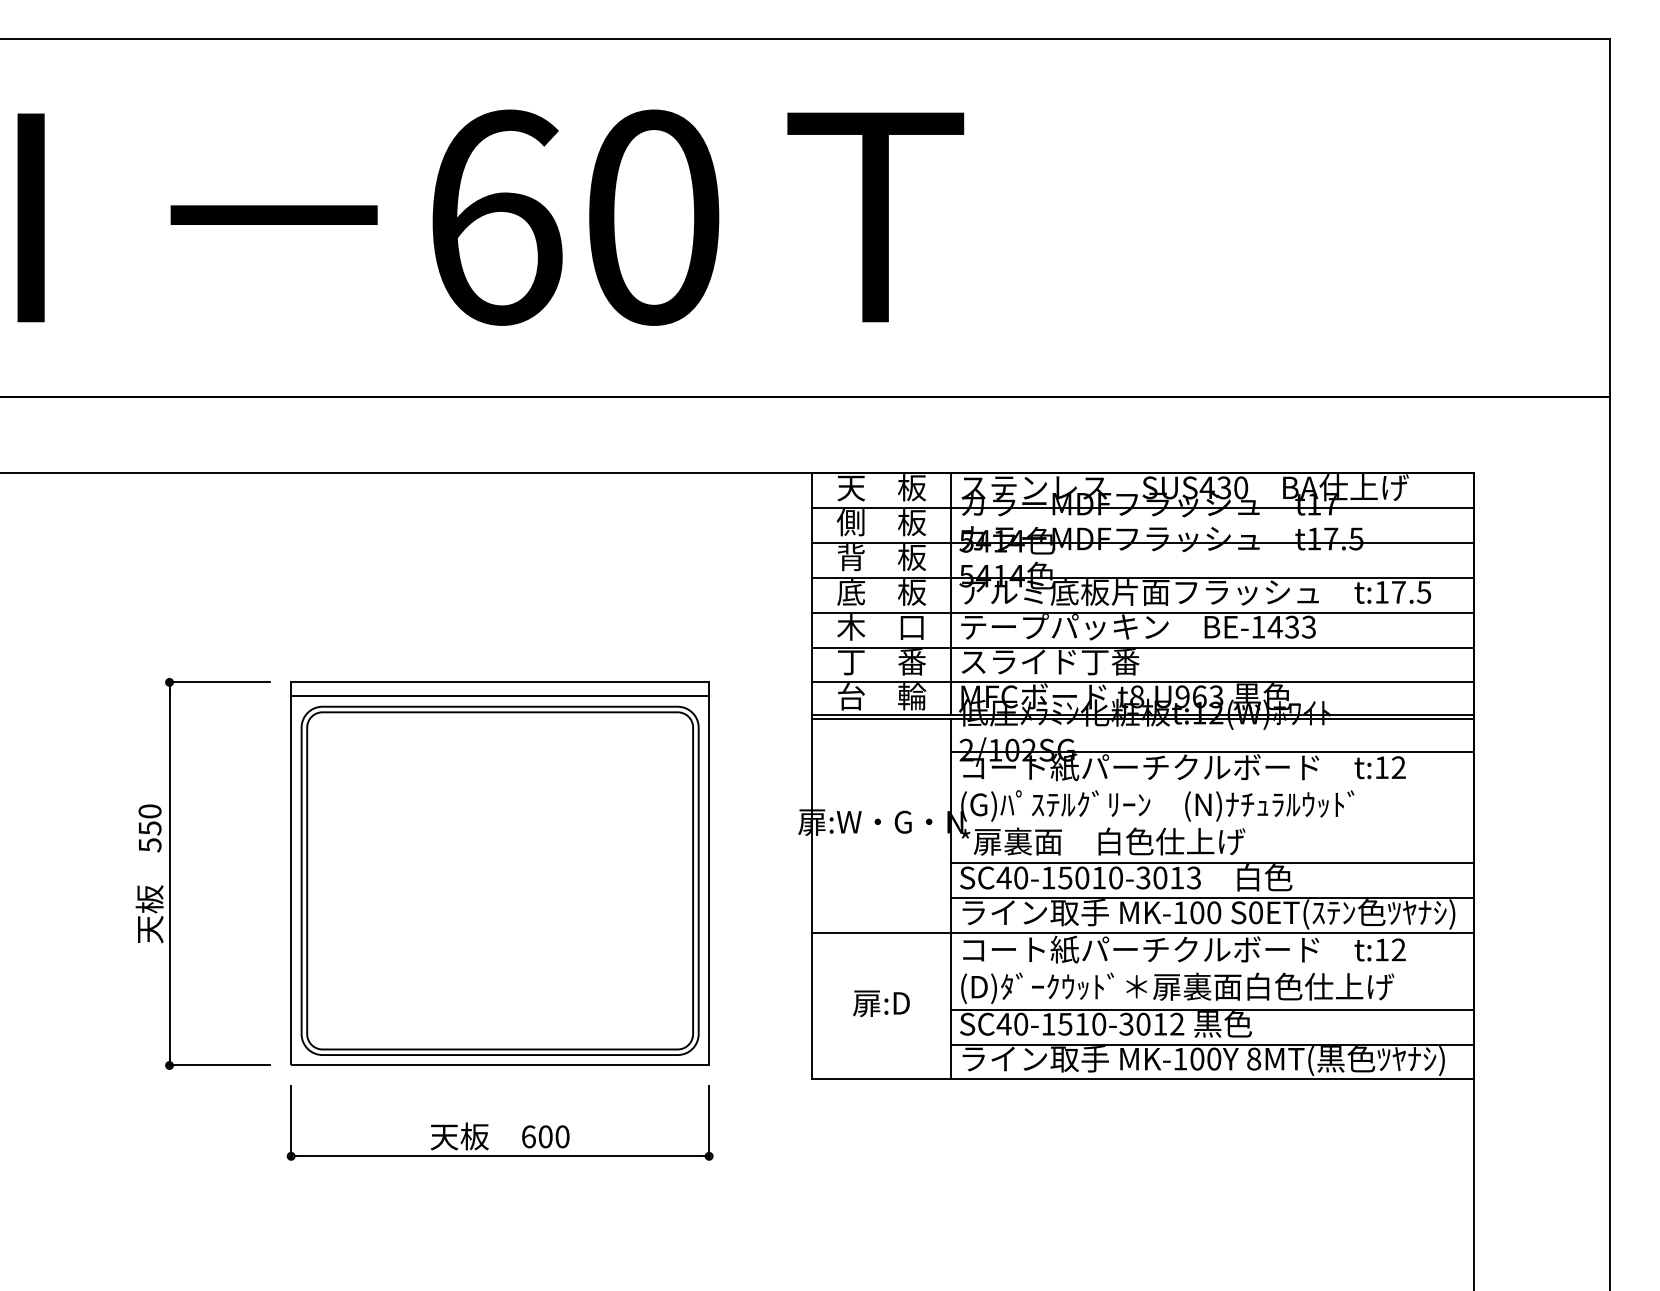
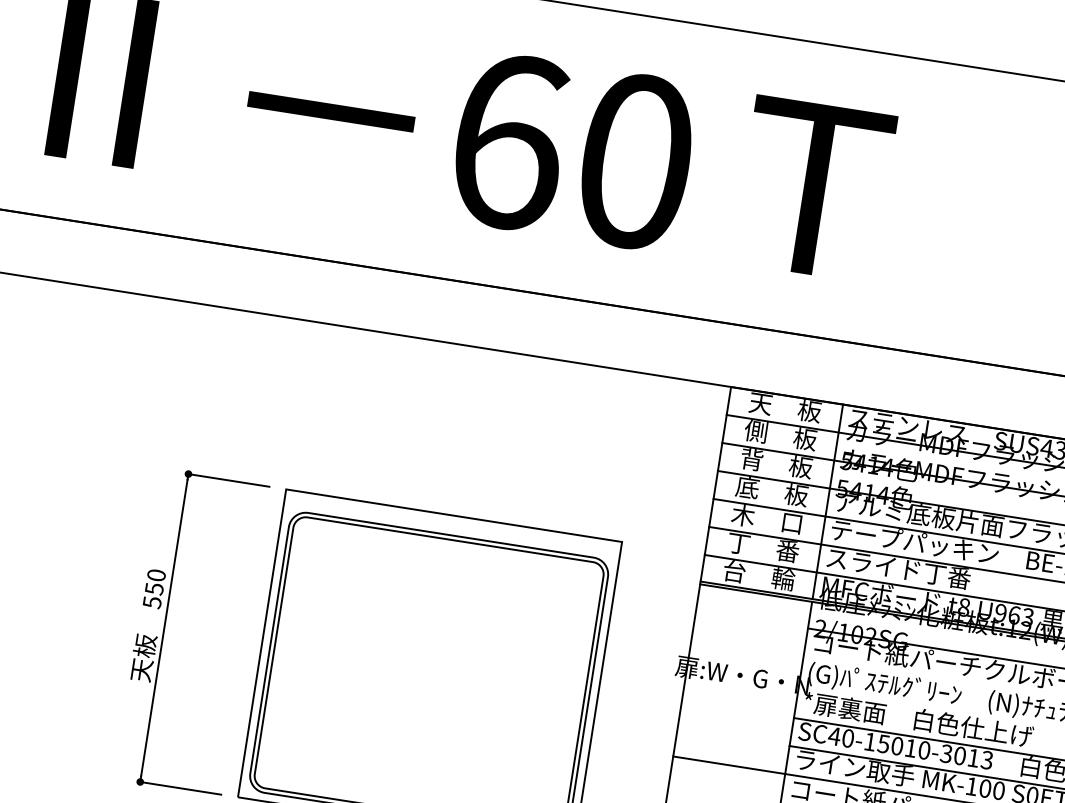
line: (500, 696) -> (452, 527), removed

